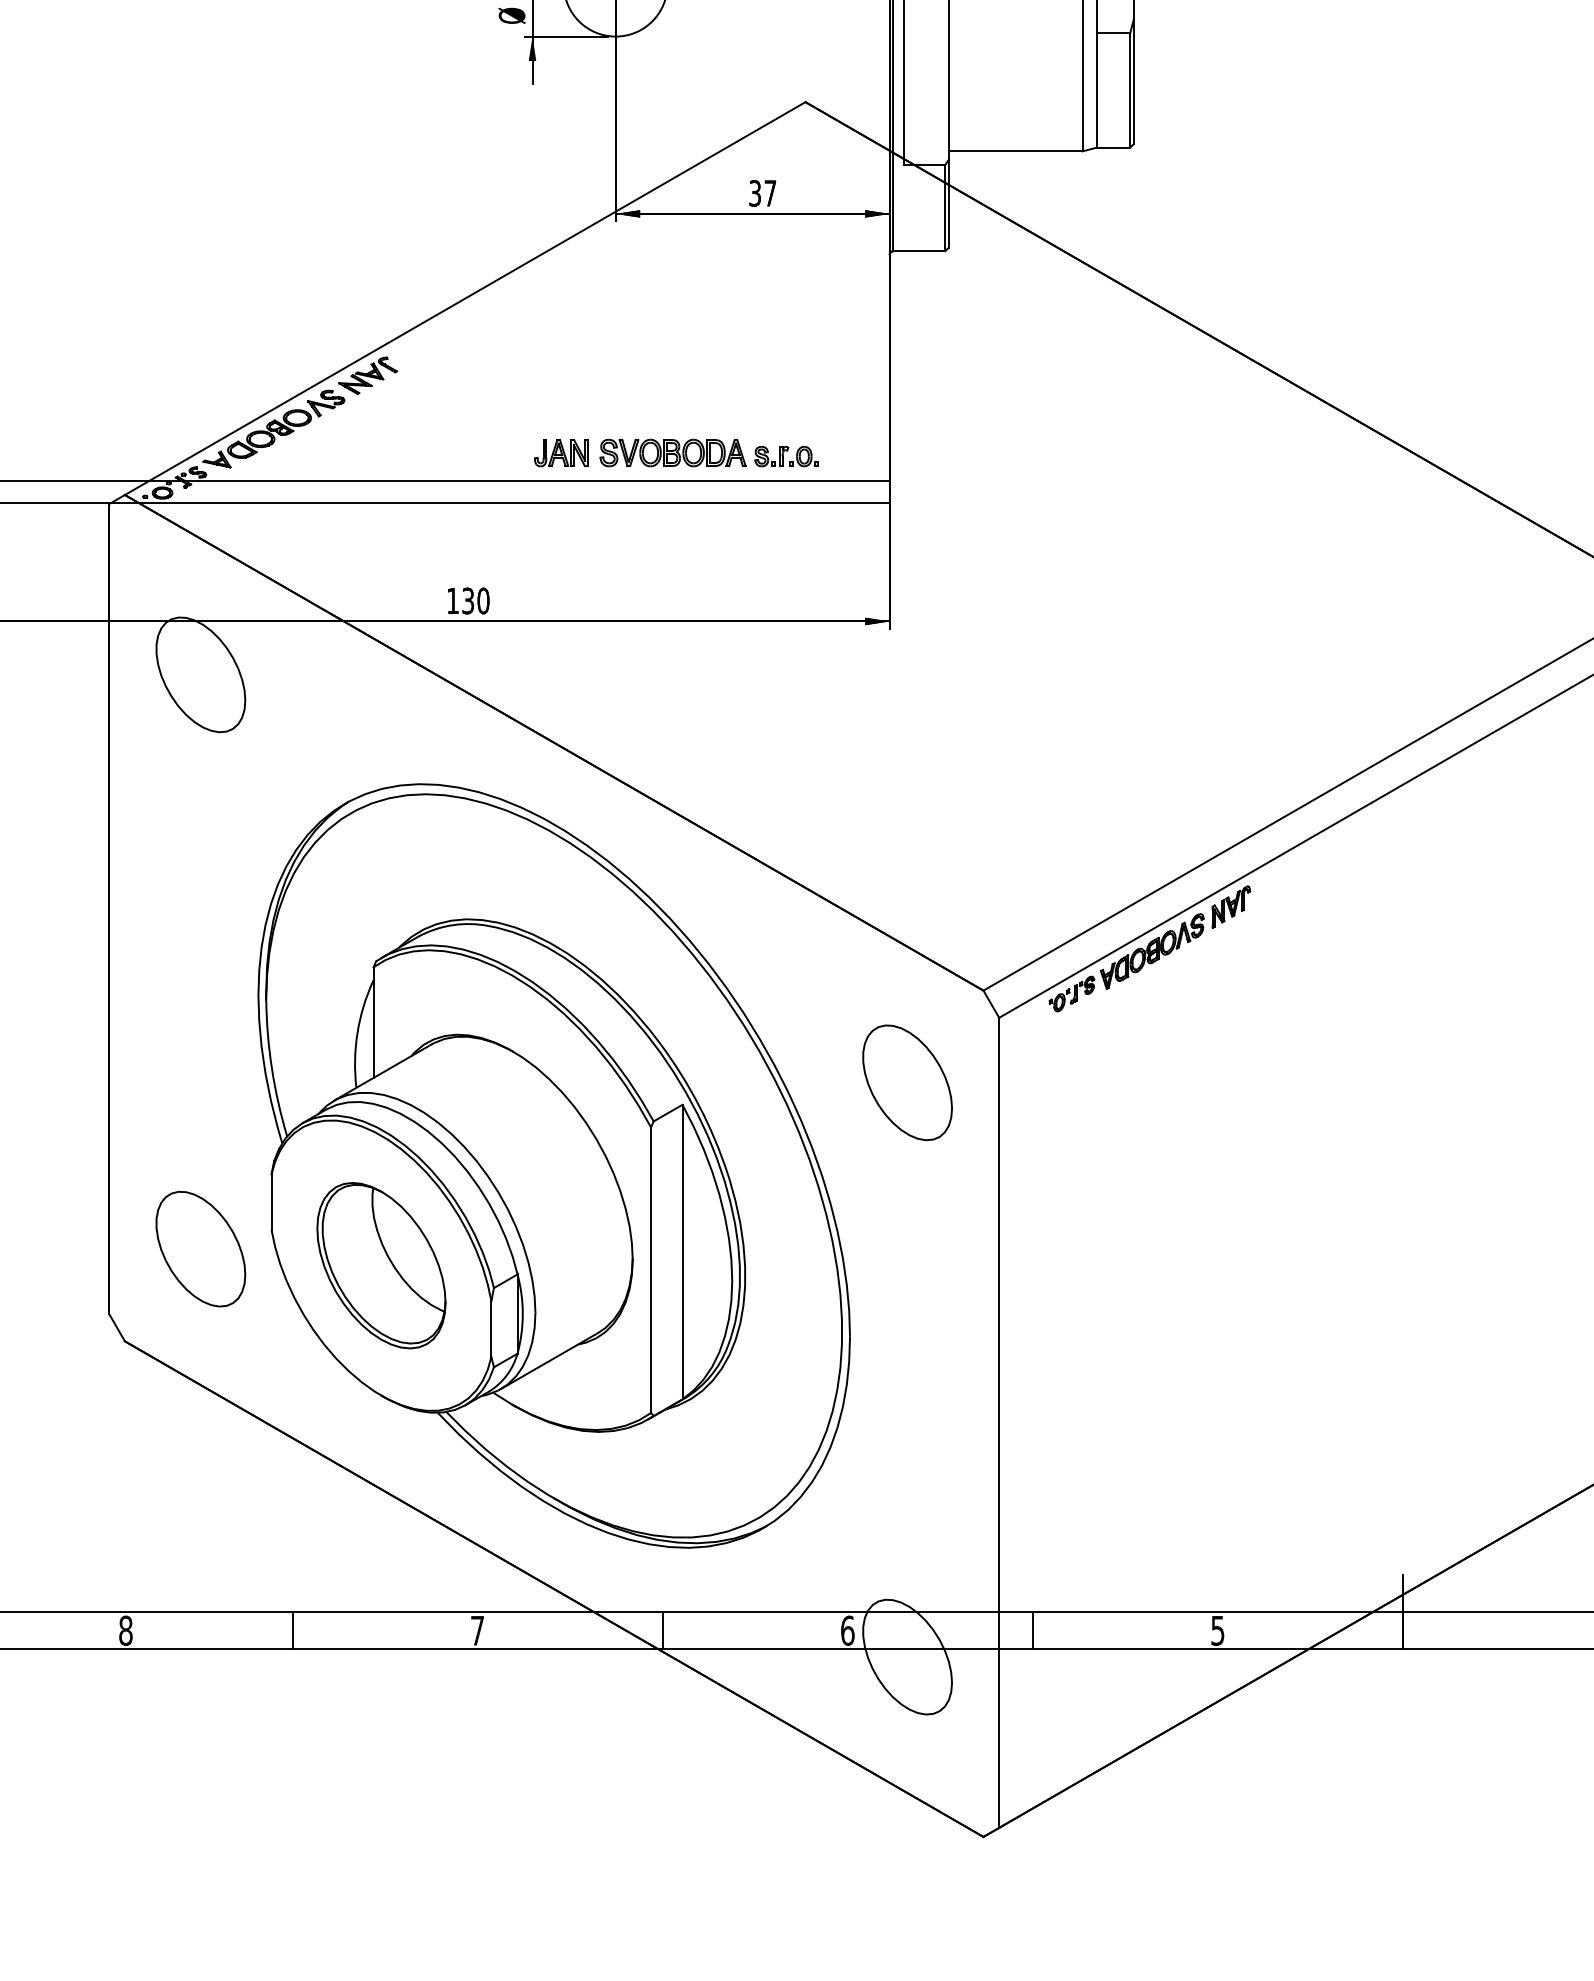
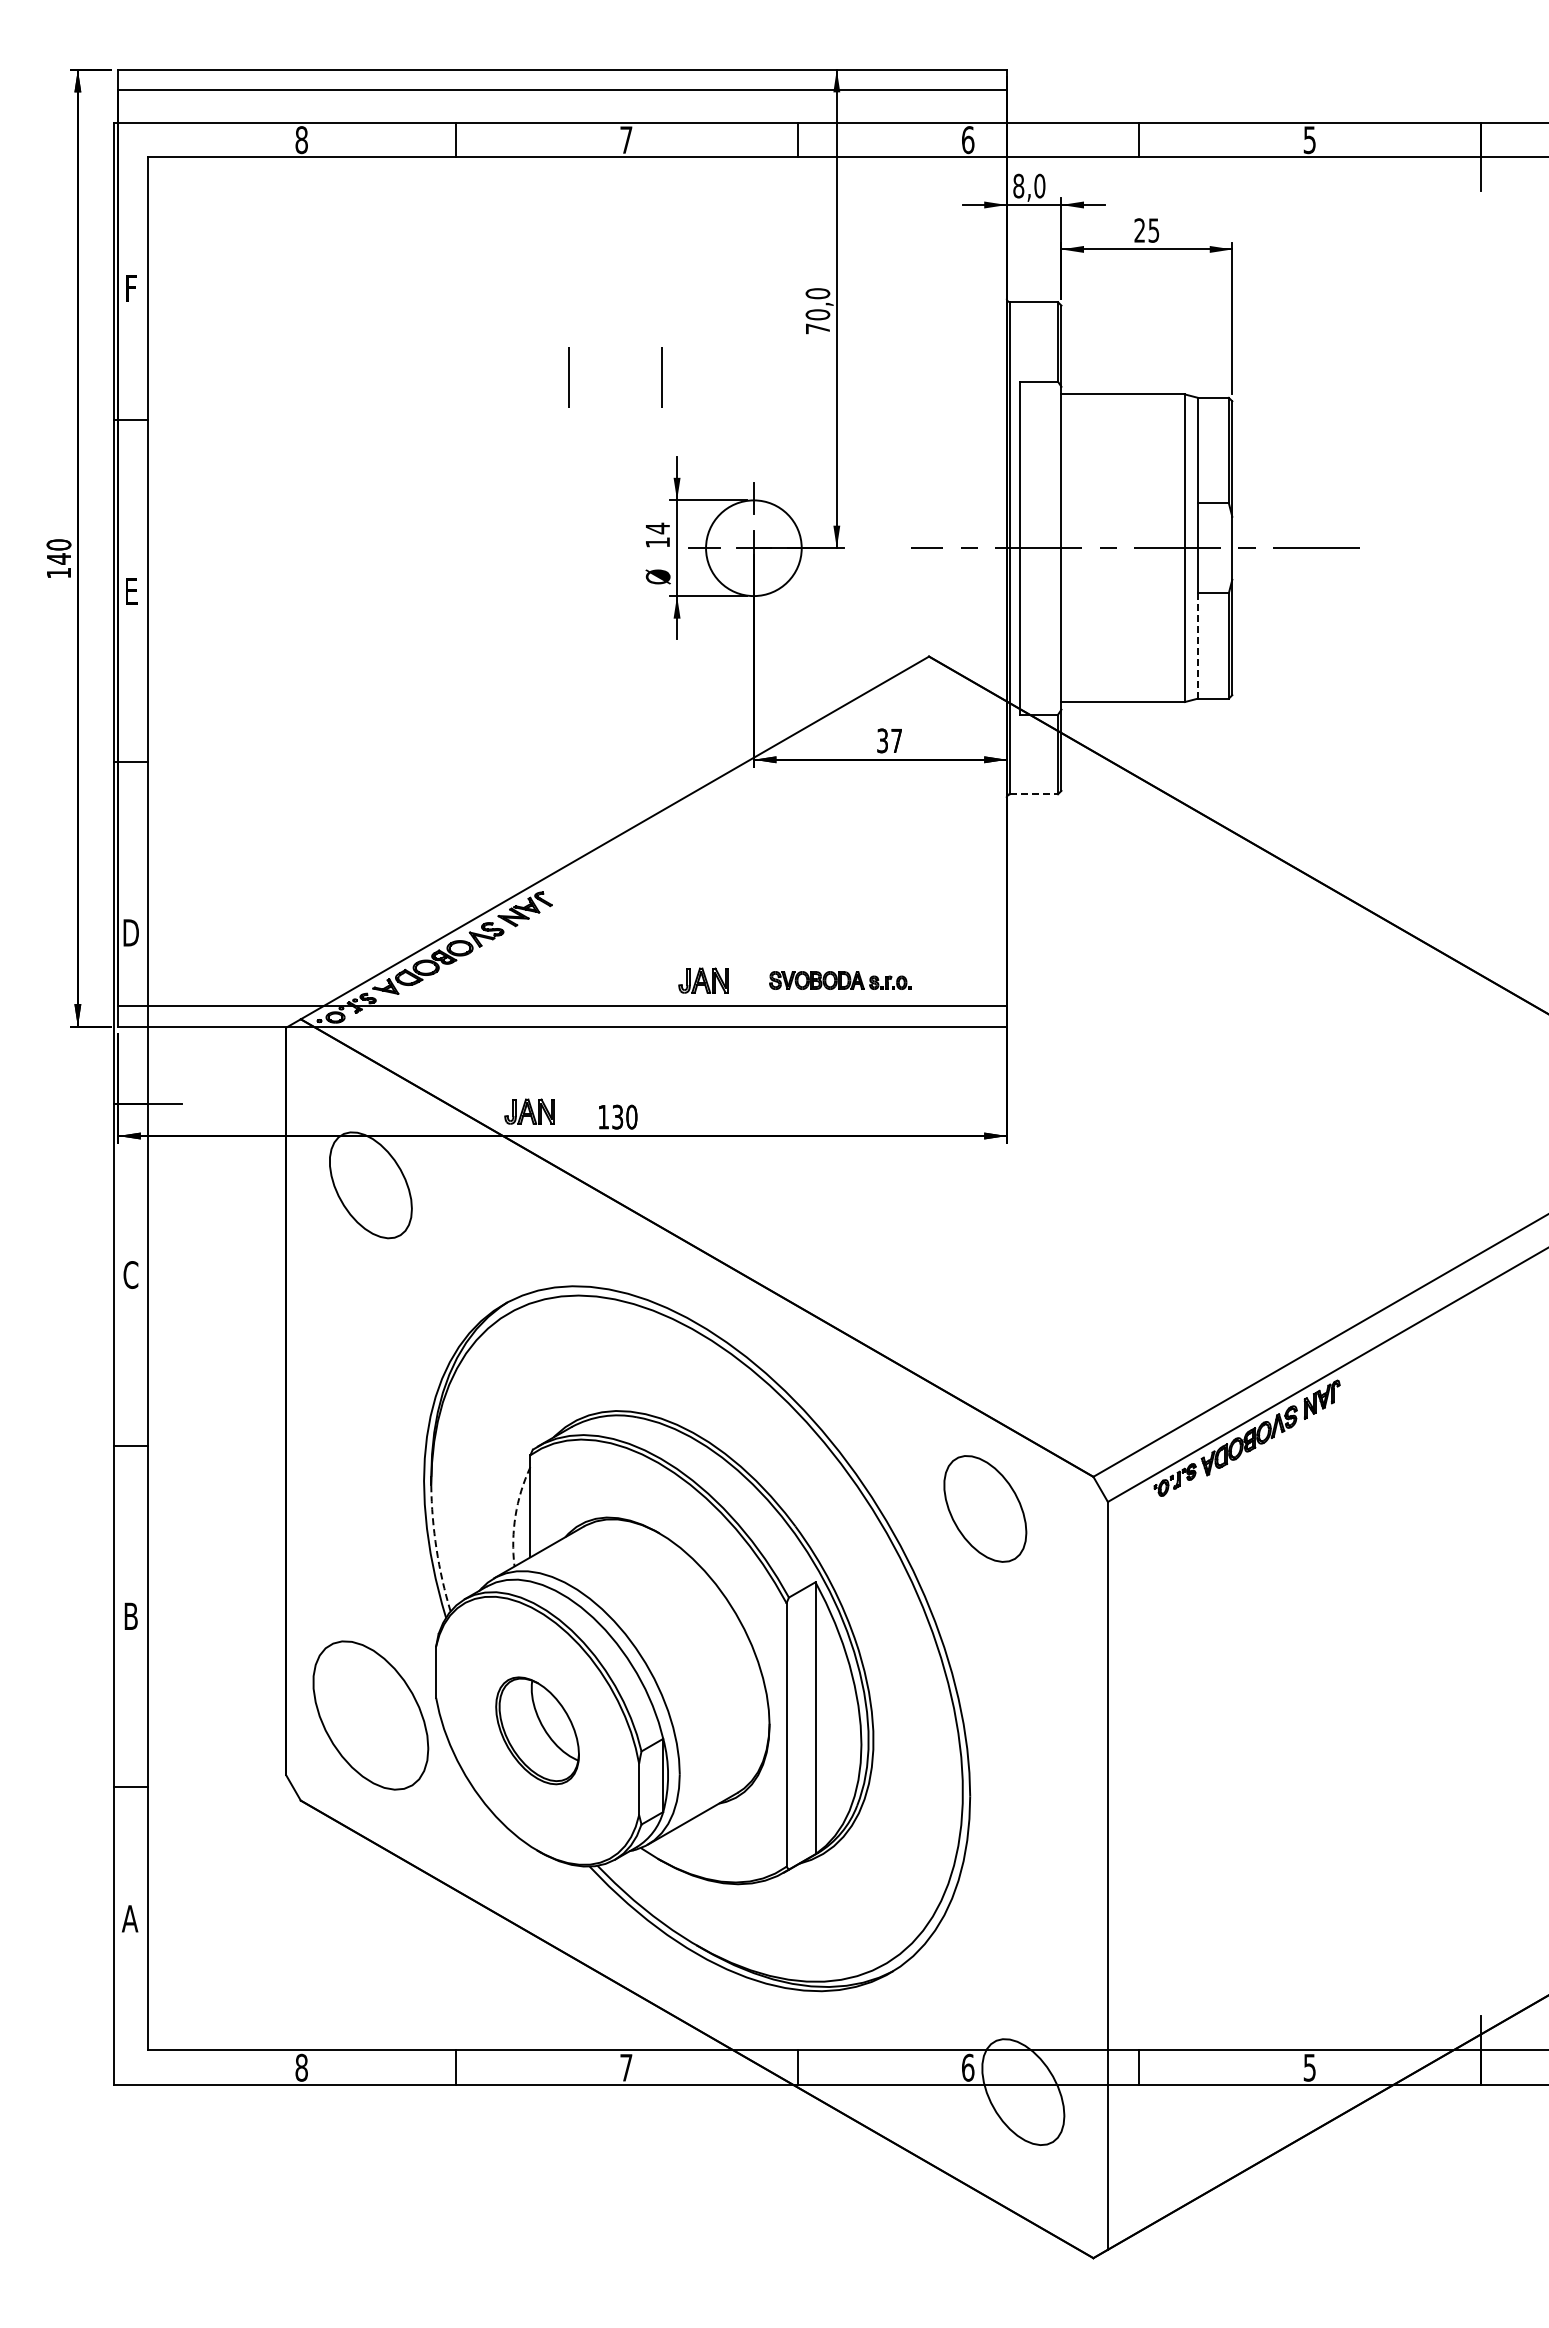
line: (1097, 90) -> (1198, 645), solid -> dashed
line: (919, 251) -> (1034, 794), solid -> dashed
part: (709, 452) -> (840, 980), size x0.7
part: (372, 594) -> (529, 1111), added
arc: (357, 1032) -> (515, 1515), solid -> dashed
arc: (271, 1069) -> (436, 1549), solid -> dashed
part: (907, 1082) -> (985, 1508), moved
part: (200, 1249) -> (370, 1715), size x1.4
part: (381, 1265) -> (537, 1730), size x0.7

